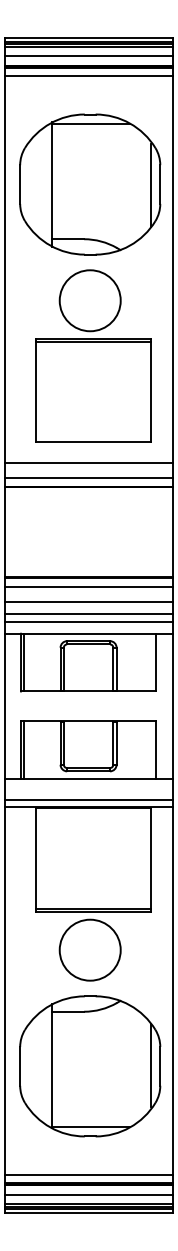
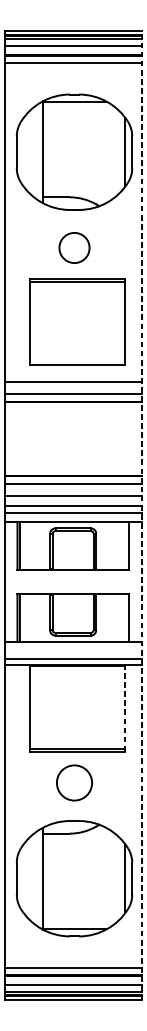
circle: (89, 300) -> (73, 247), size x0.6
line: (172, 625) -> (142, 515), solid -> dashed
line: (151, 860) -> (124, 709), solid -> dashed
circle: (89, 949) -> (73, 782), size x0.7

